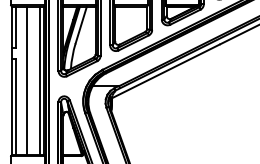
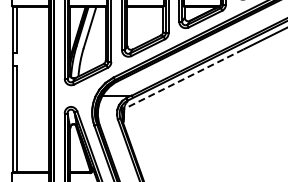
line: (165, 71) -> (183, 79), solid -> dashed
line: (27, 80) -> (30, 89), removed
line: (39, 80) -> (43, 89), removed

